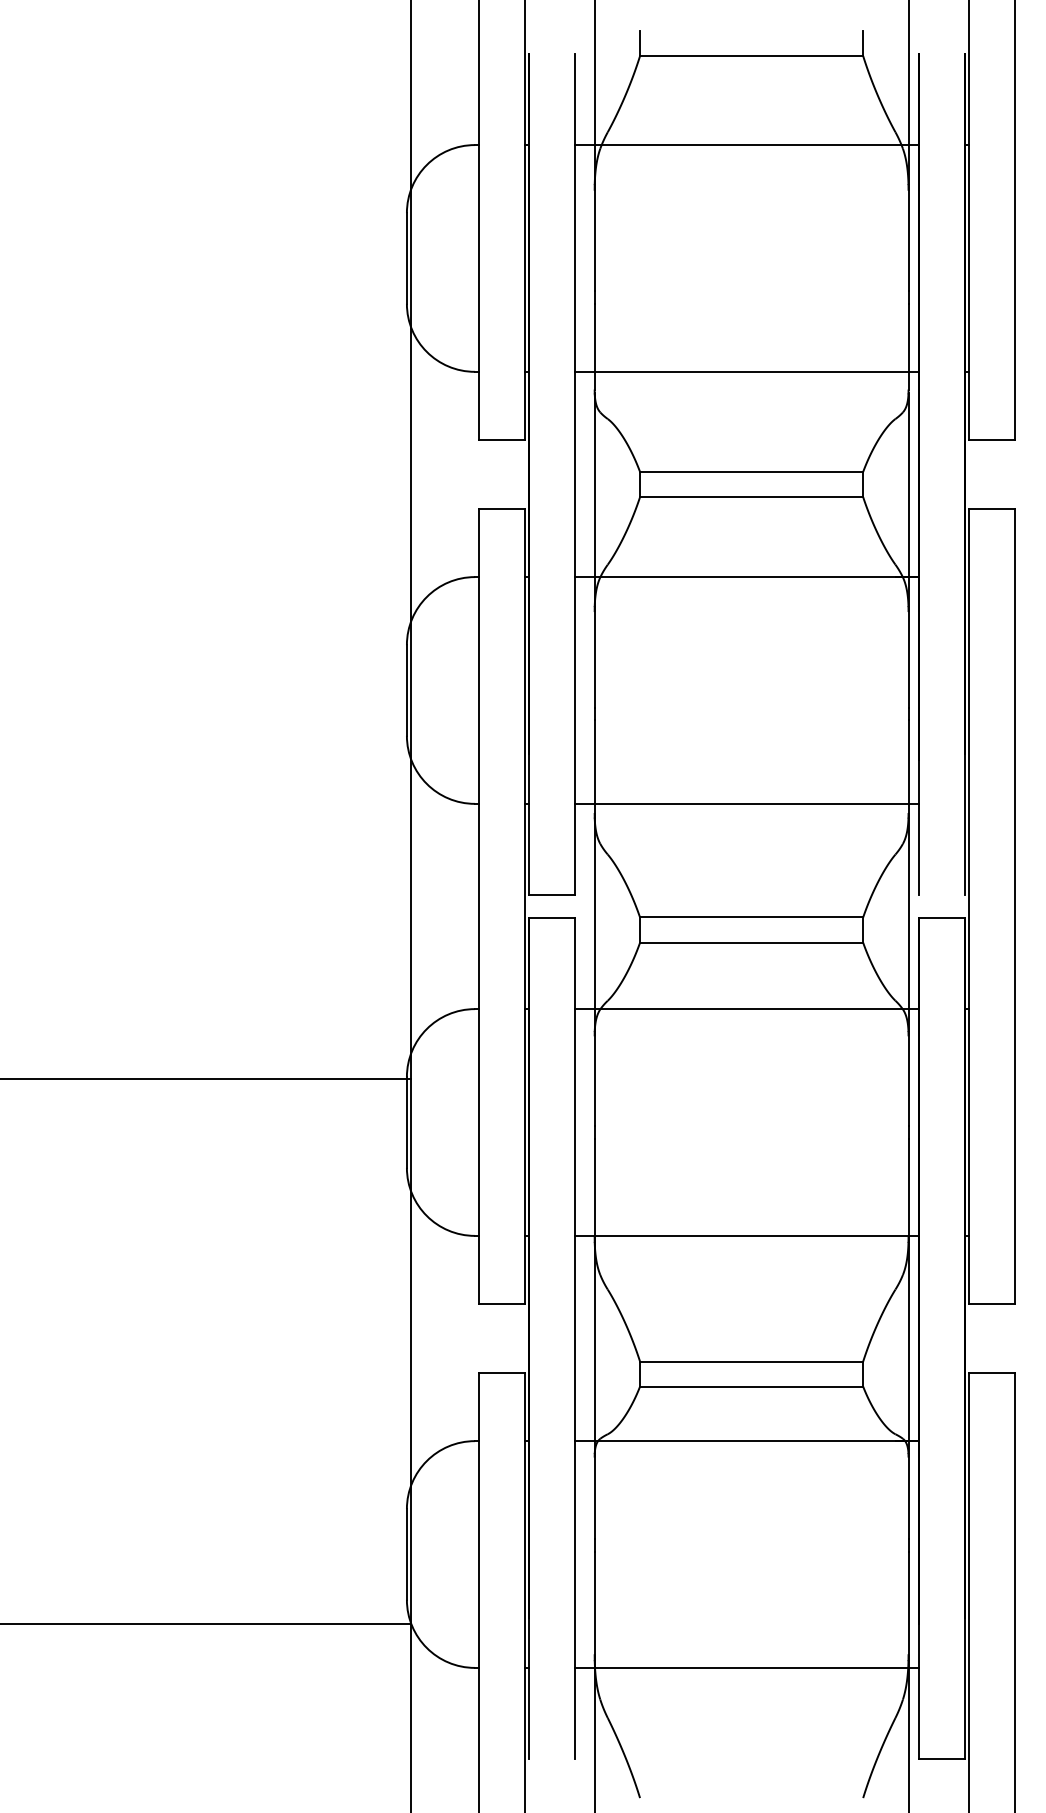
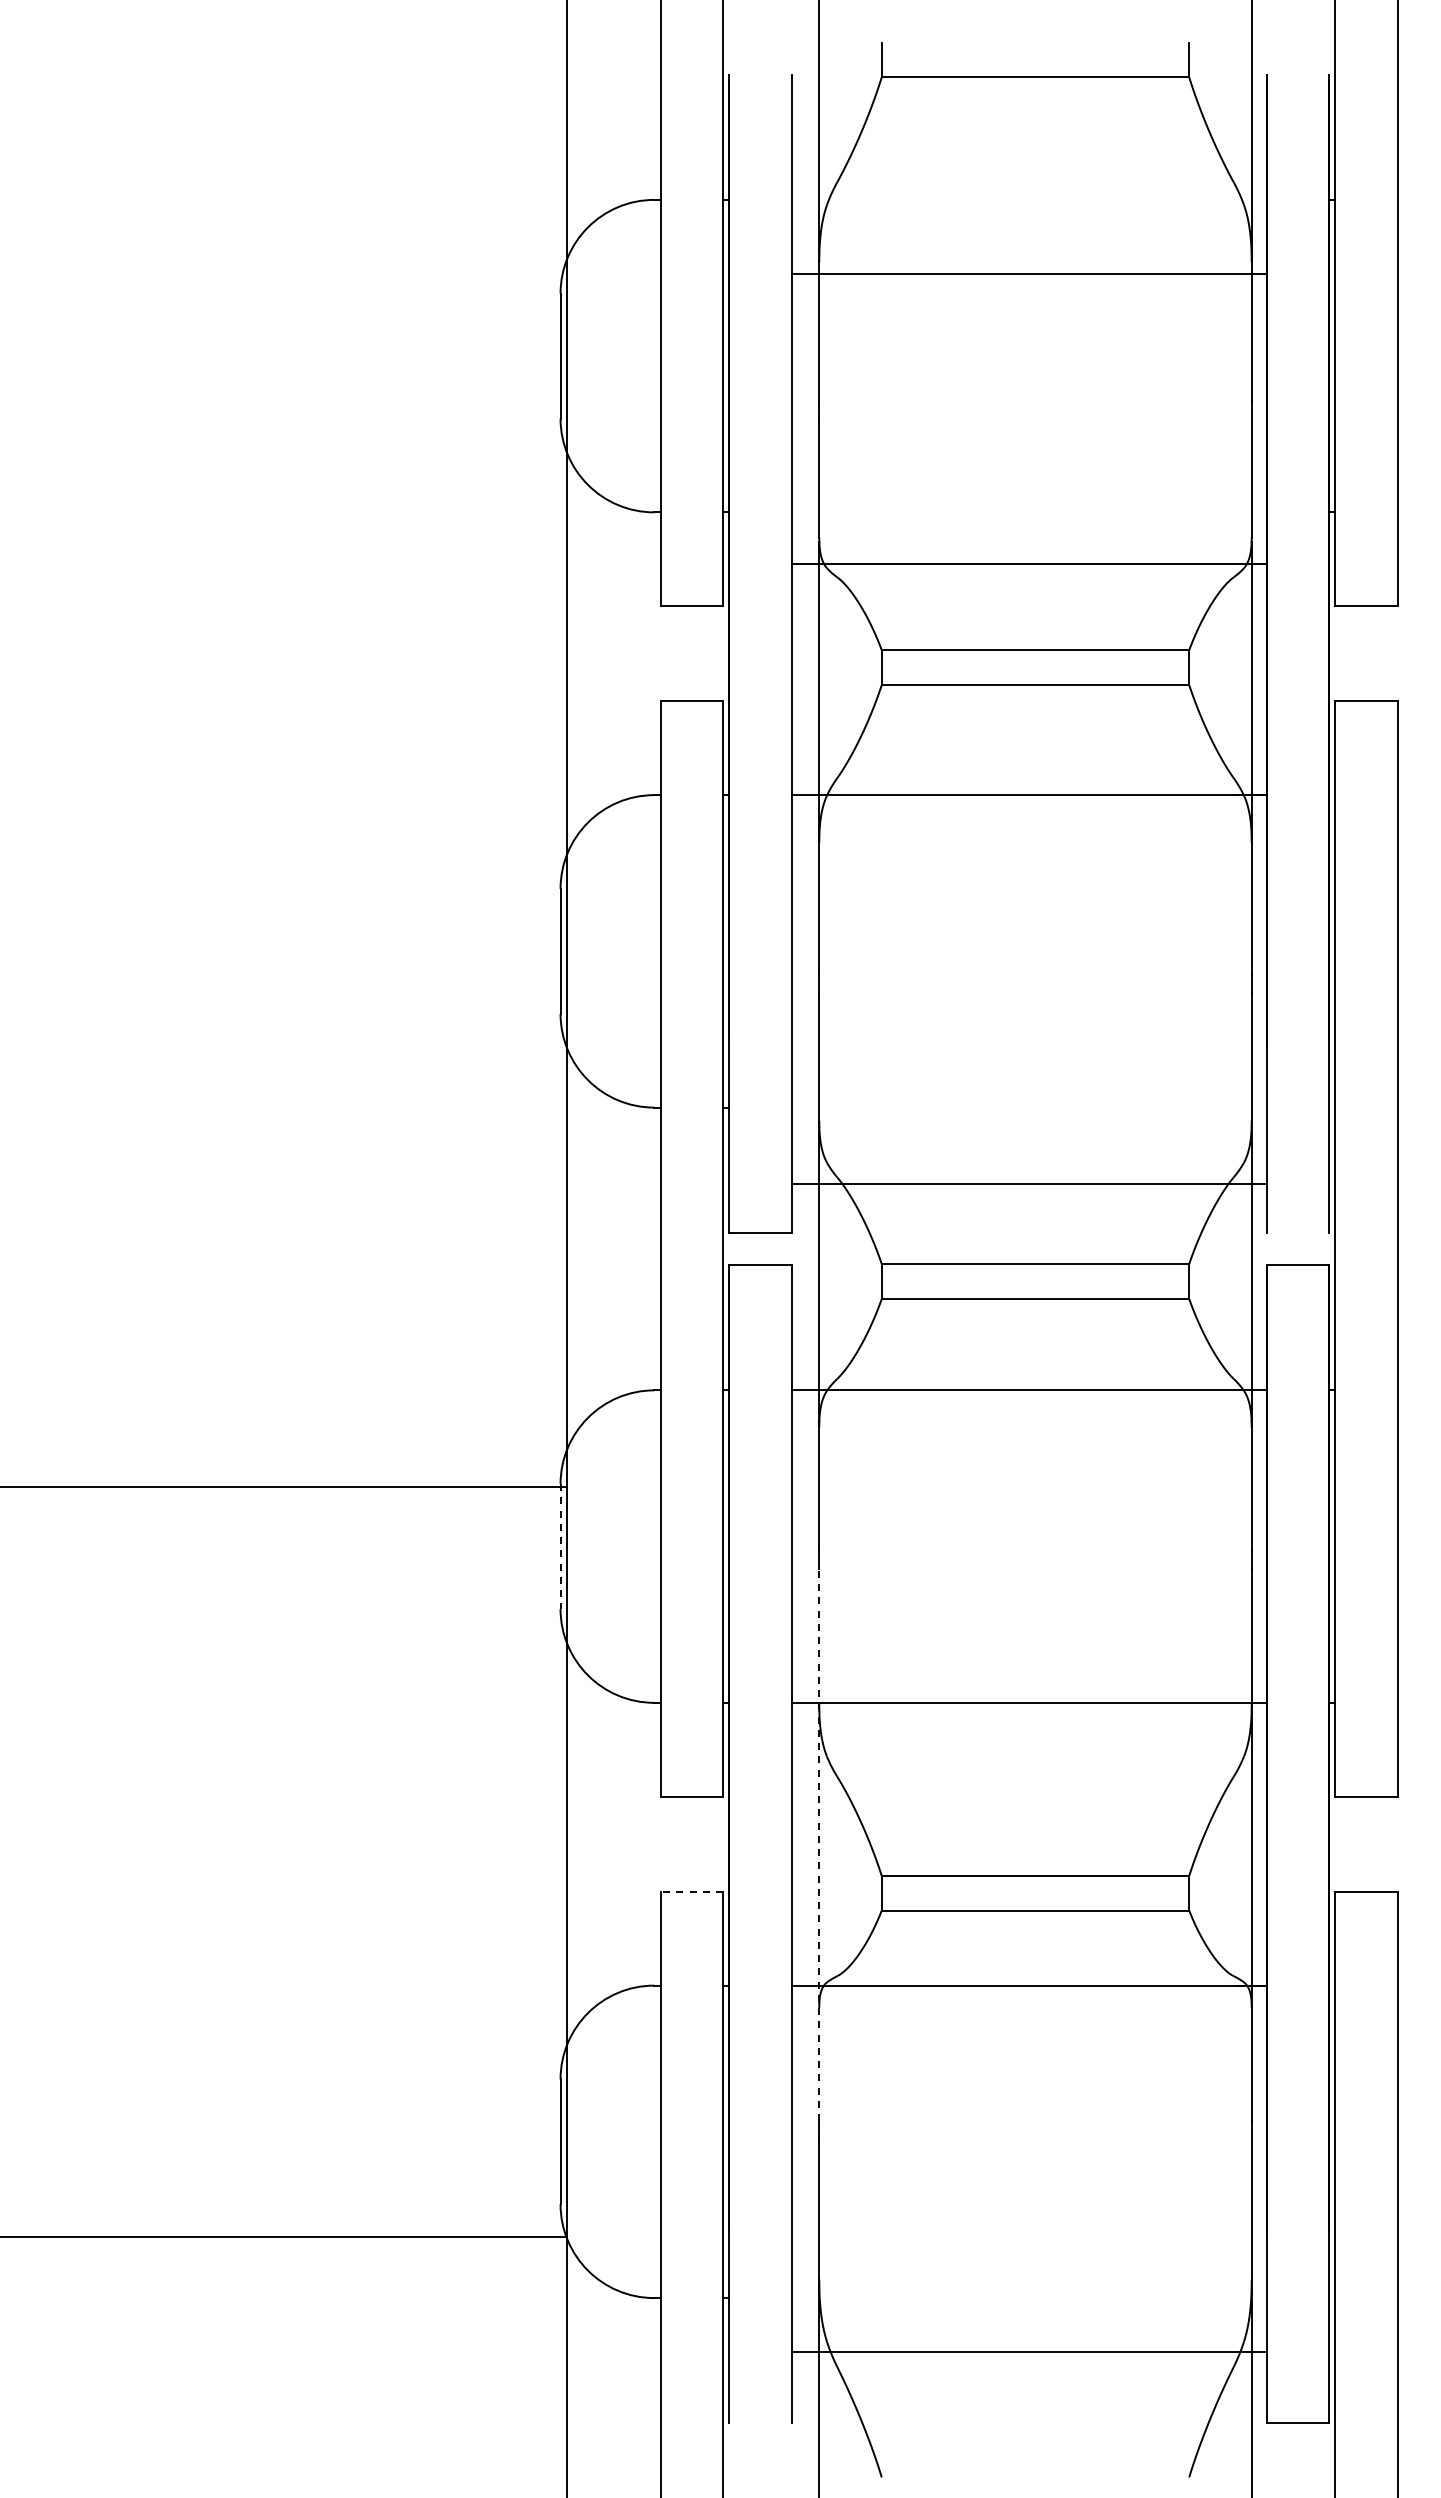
line: (746, 144) -> (1028, 273), moved
line: (746, 371) -> (1028, 564), moved
line: (746, 803) -> (1028, 1183), moved
line: (406, 1123) -> (560, 1547), solid -> dashed
line: (594, 1338) -> (819, 1844), solid -> dashed
line: (501, 1372) -> (691, 1891), solid -> dashed
line: (746, 1668) -> (1028, 2352), moved

